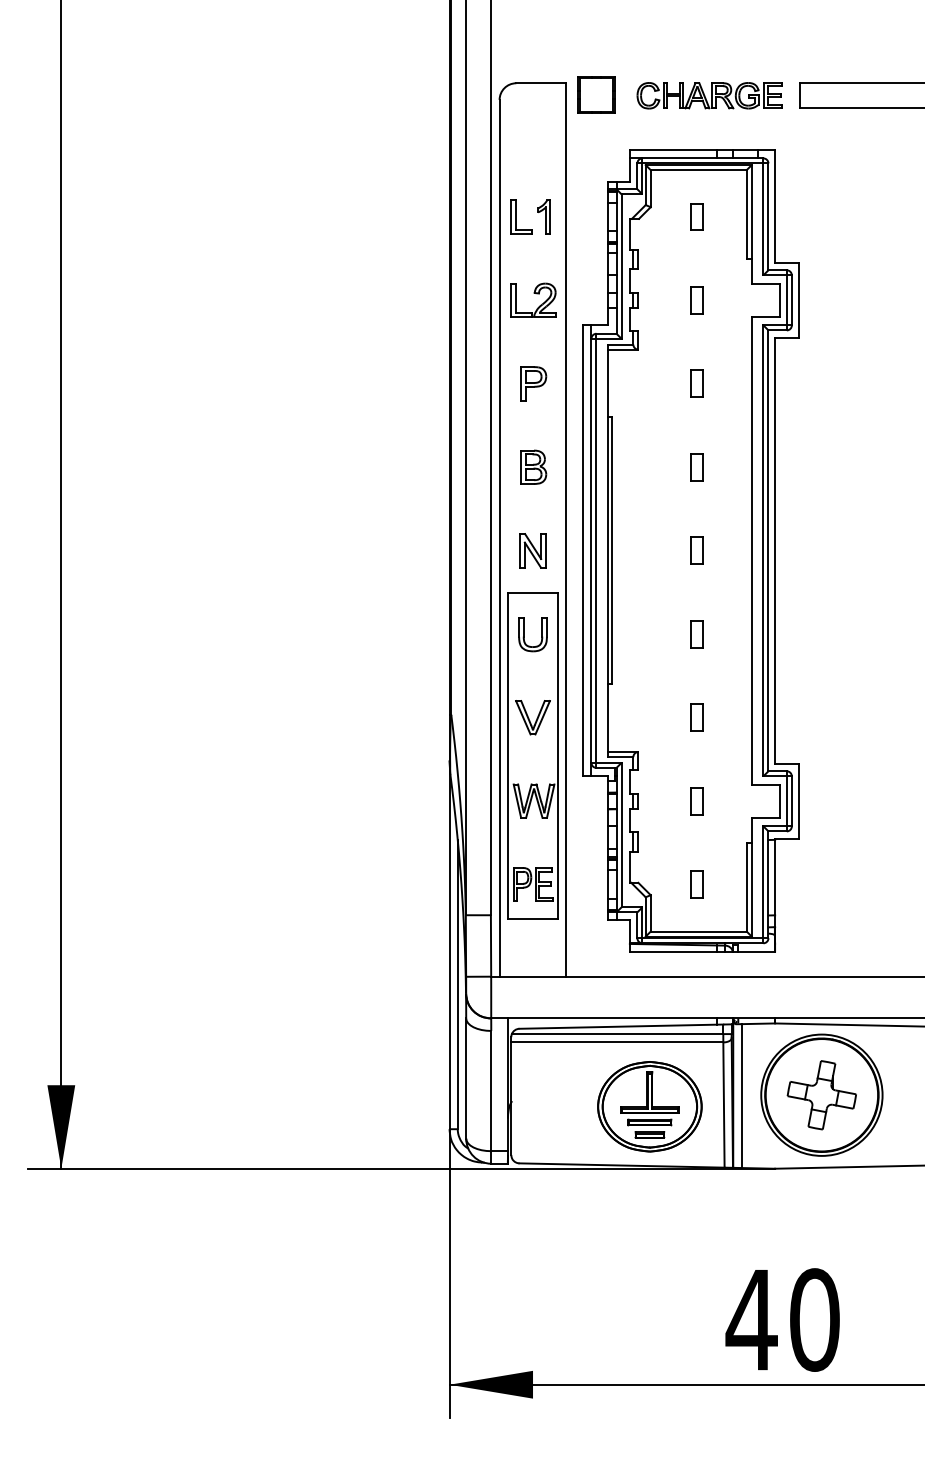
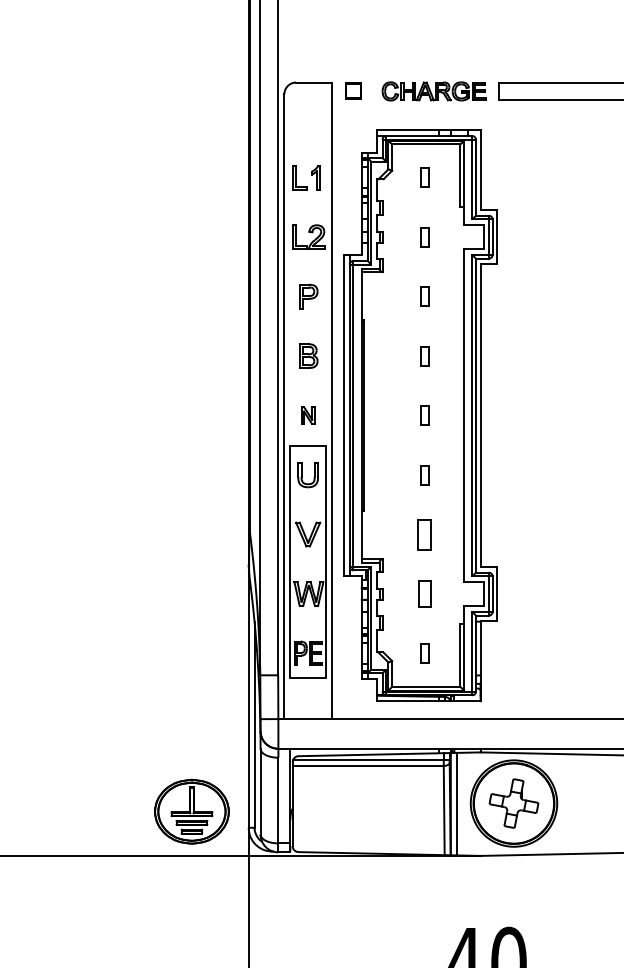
part: (596, 94) -> (353, 90), size x0.6
part: (532, 550) -> (307, 415), size x0.7
part: (696, 717) -> (424, 534), size x1.6
part: (696, 801) -> (424, 594), size x1.4
part: (649, 1106) -> (191, 811), moved

